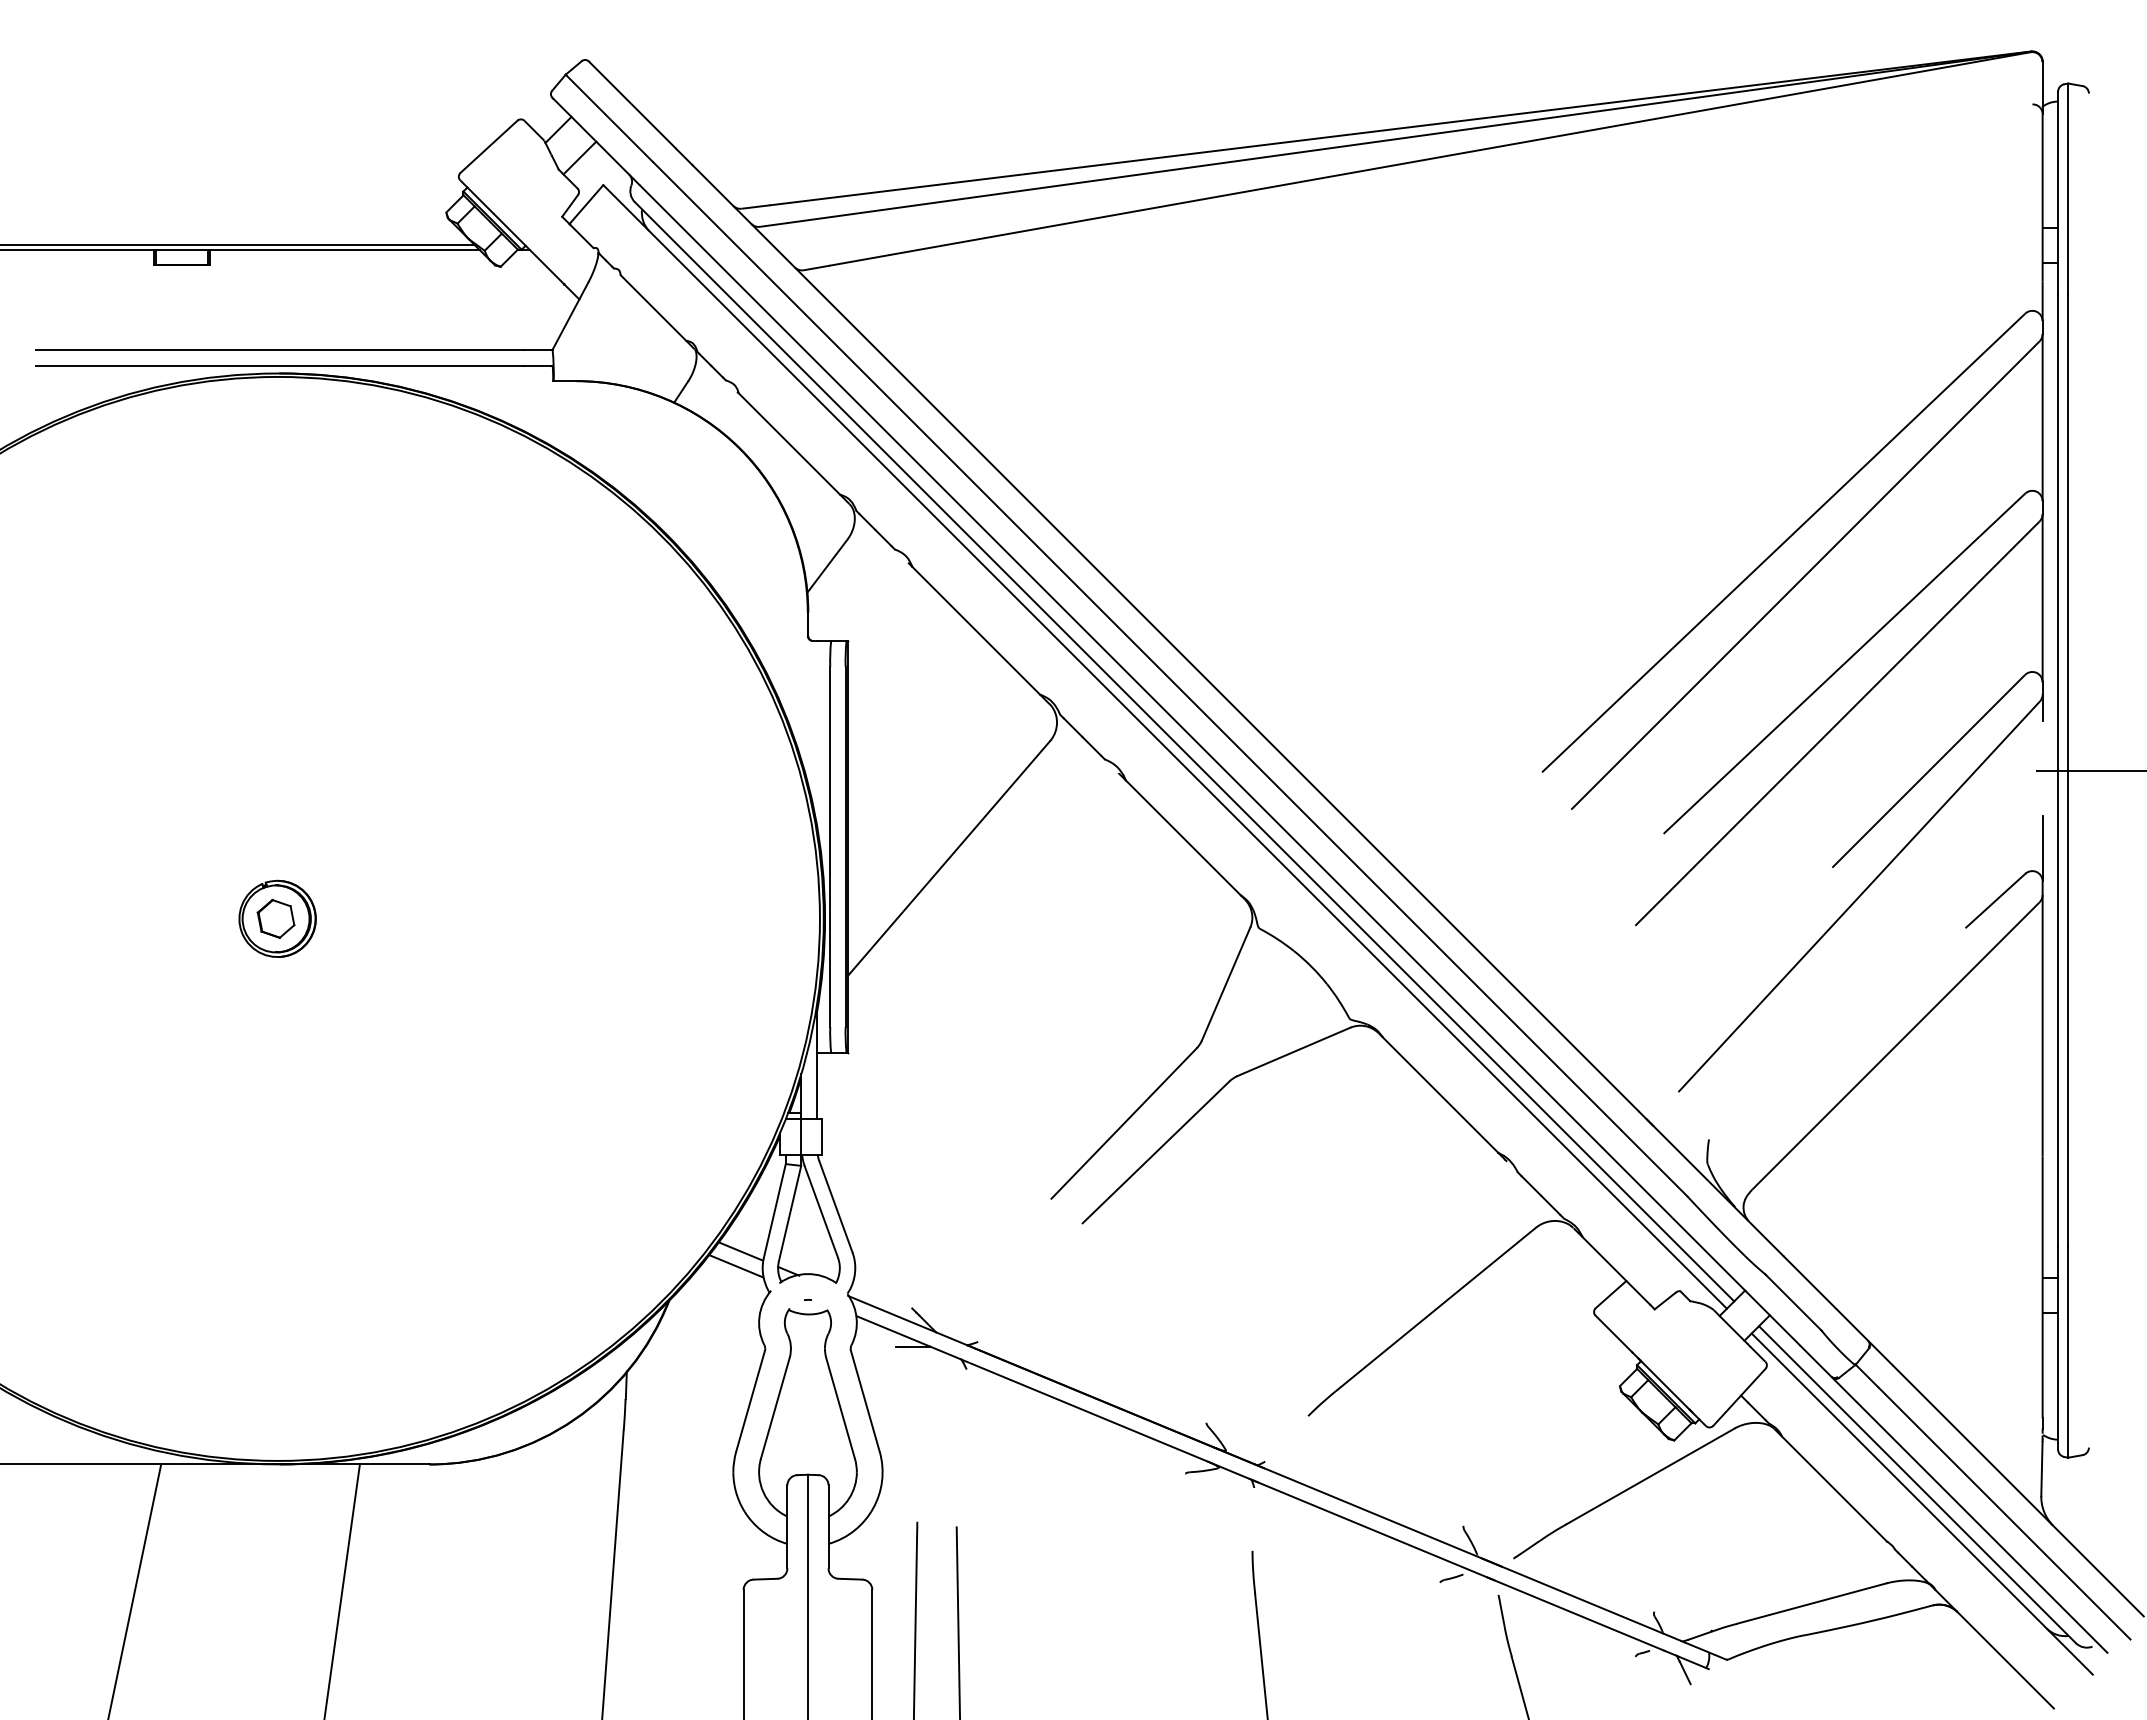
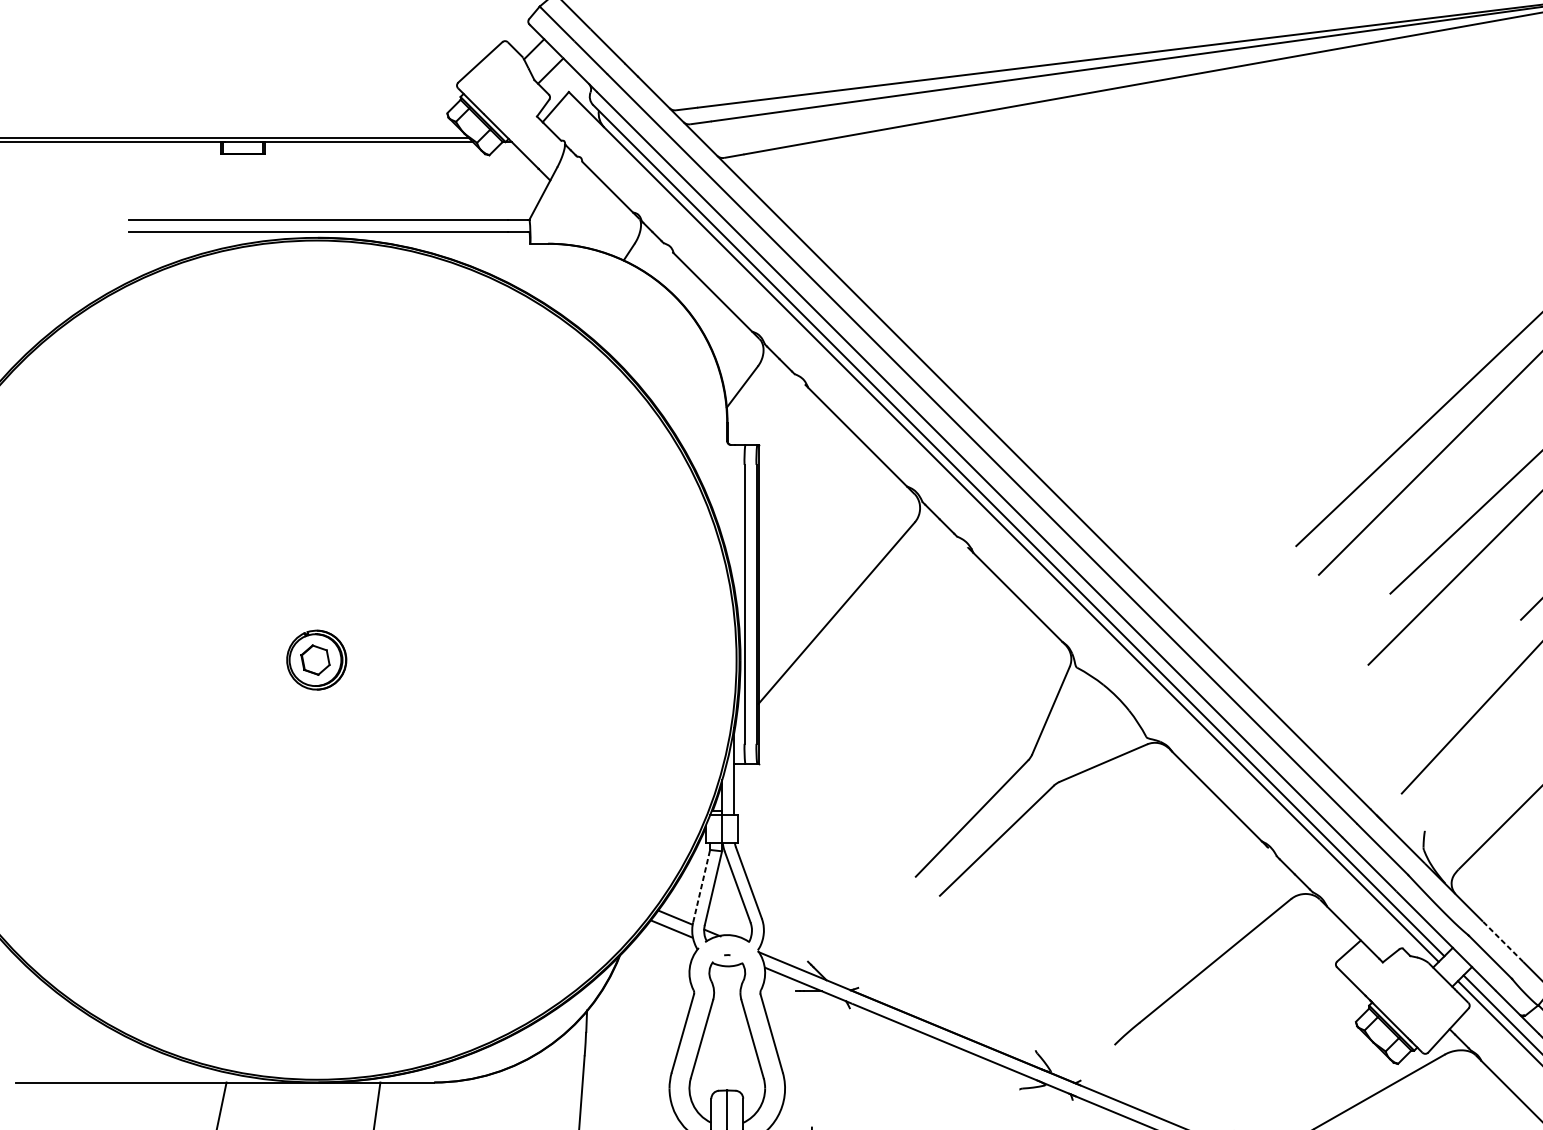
line: (774, 1210) -> (701, 885), solid -> dashed
line: (1810, 1282) -> (1503, 941), solid -> dashed

